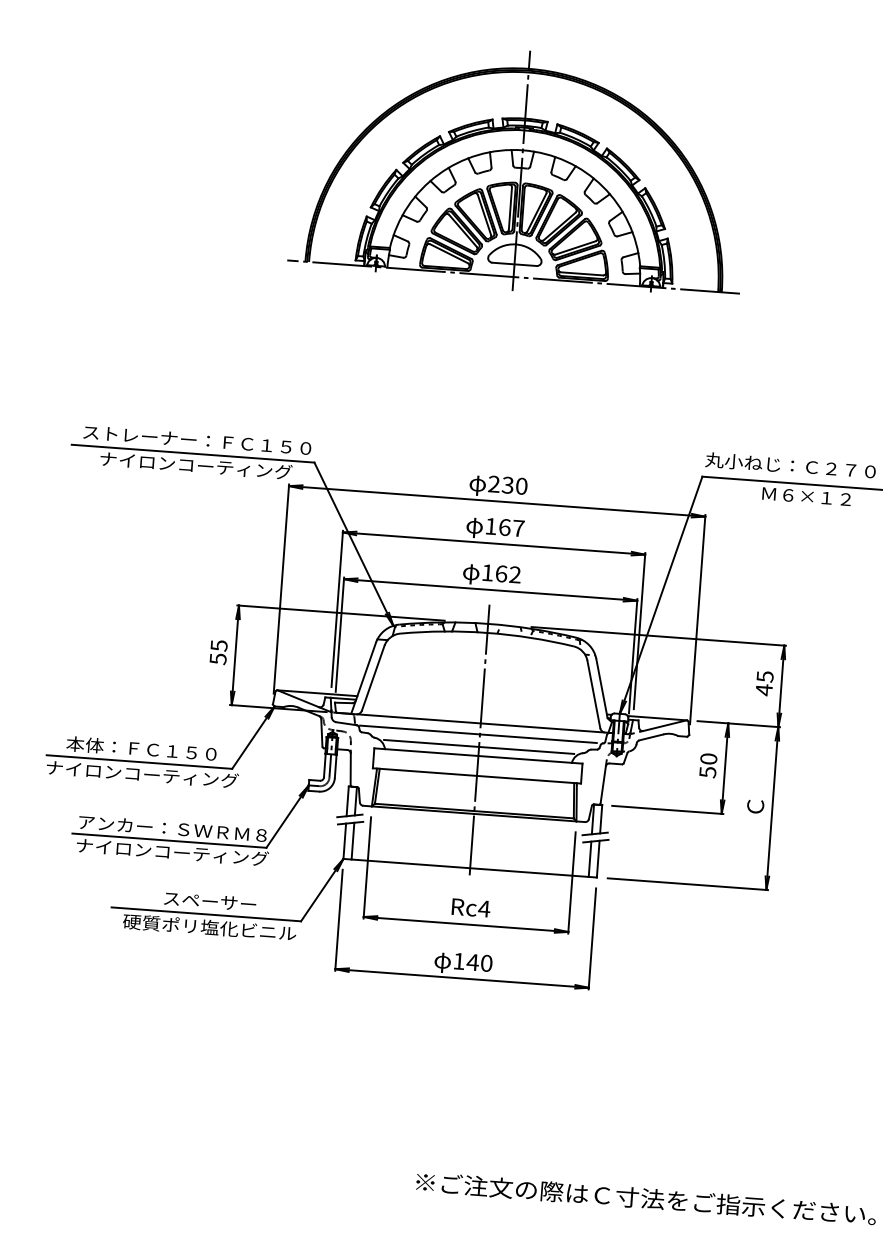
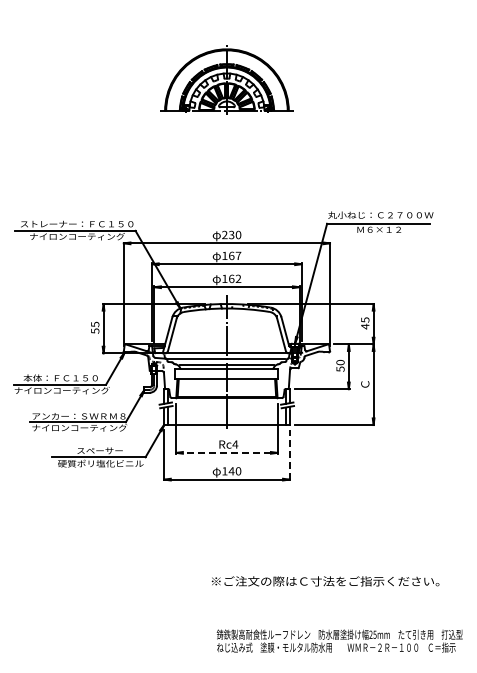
part: (520, 170) -> (226, 79), size x0.6
line: (465, 923) -> (226, 452), solid -> dashed
line: (592, 937) -> (289, 454), solid -> dashed

